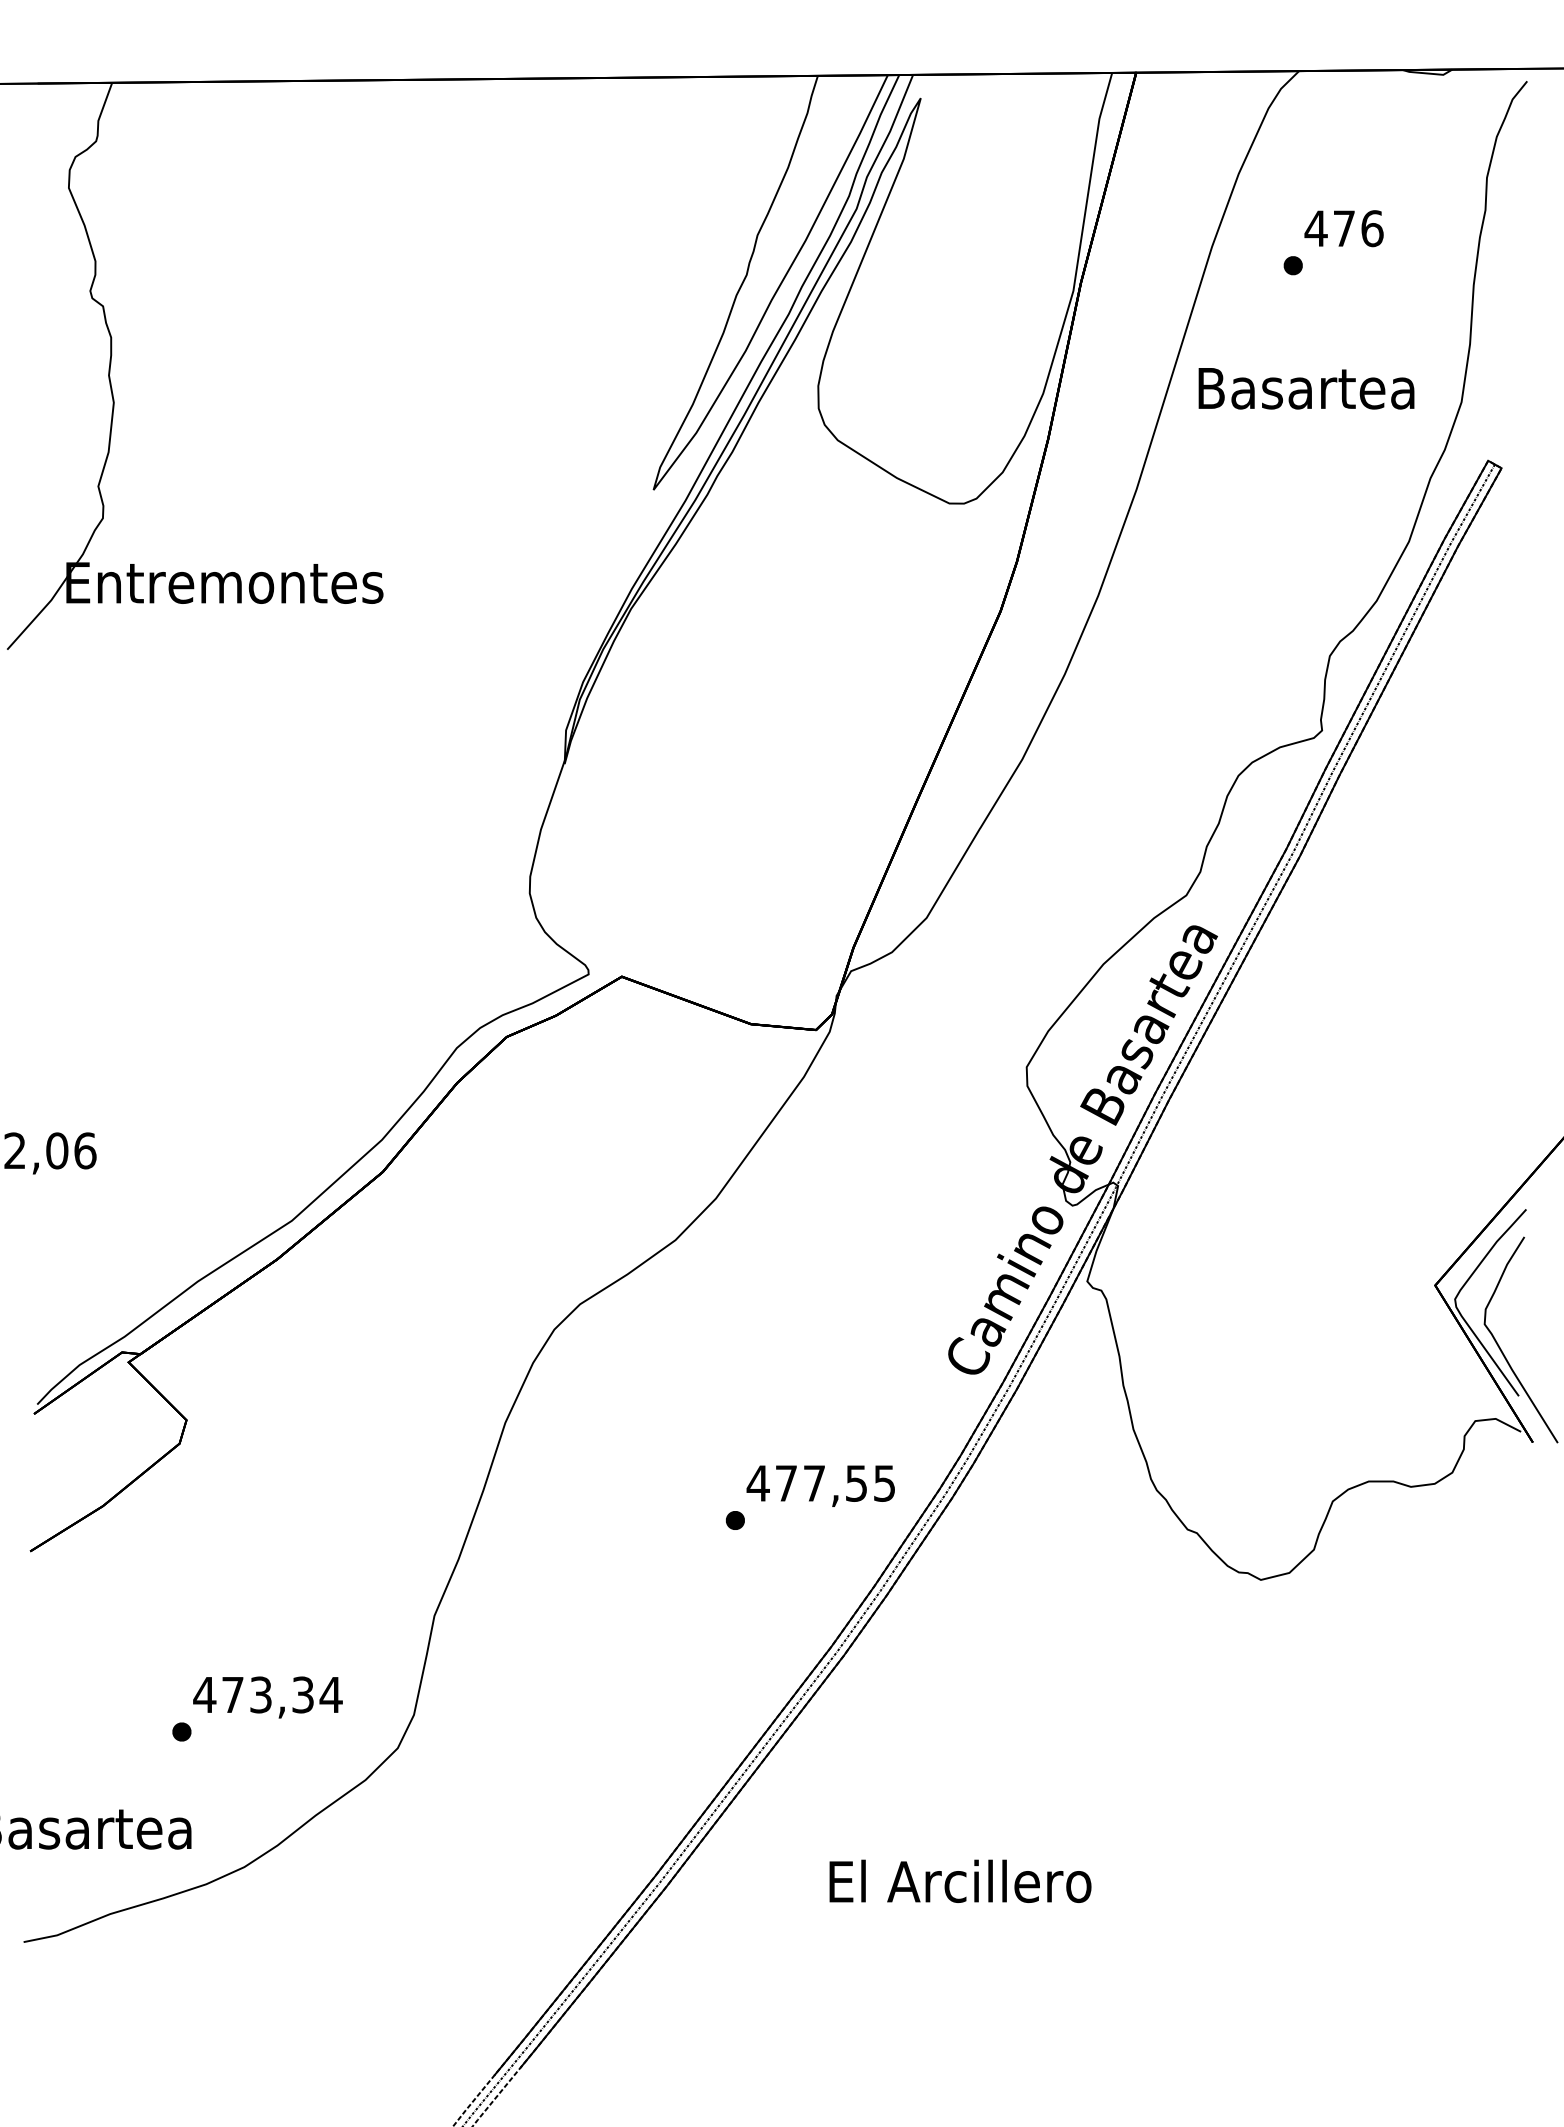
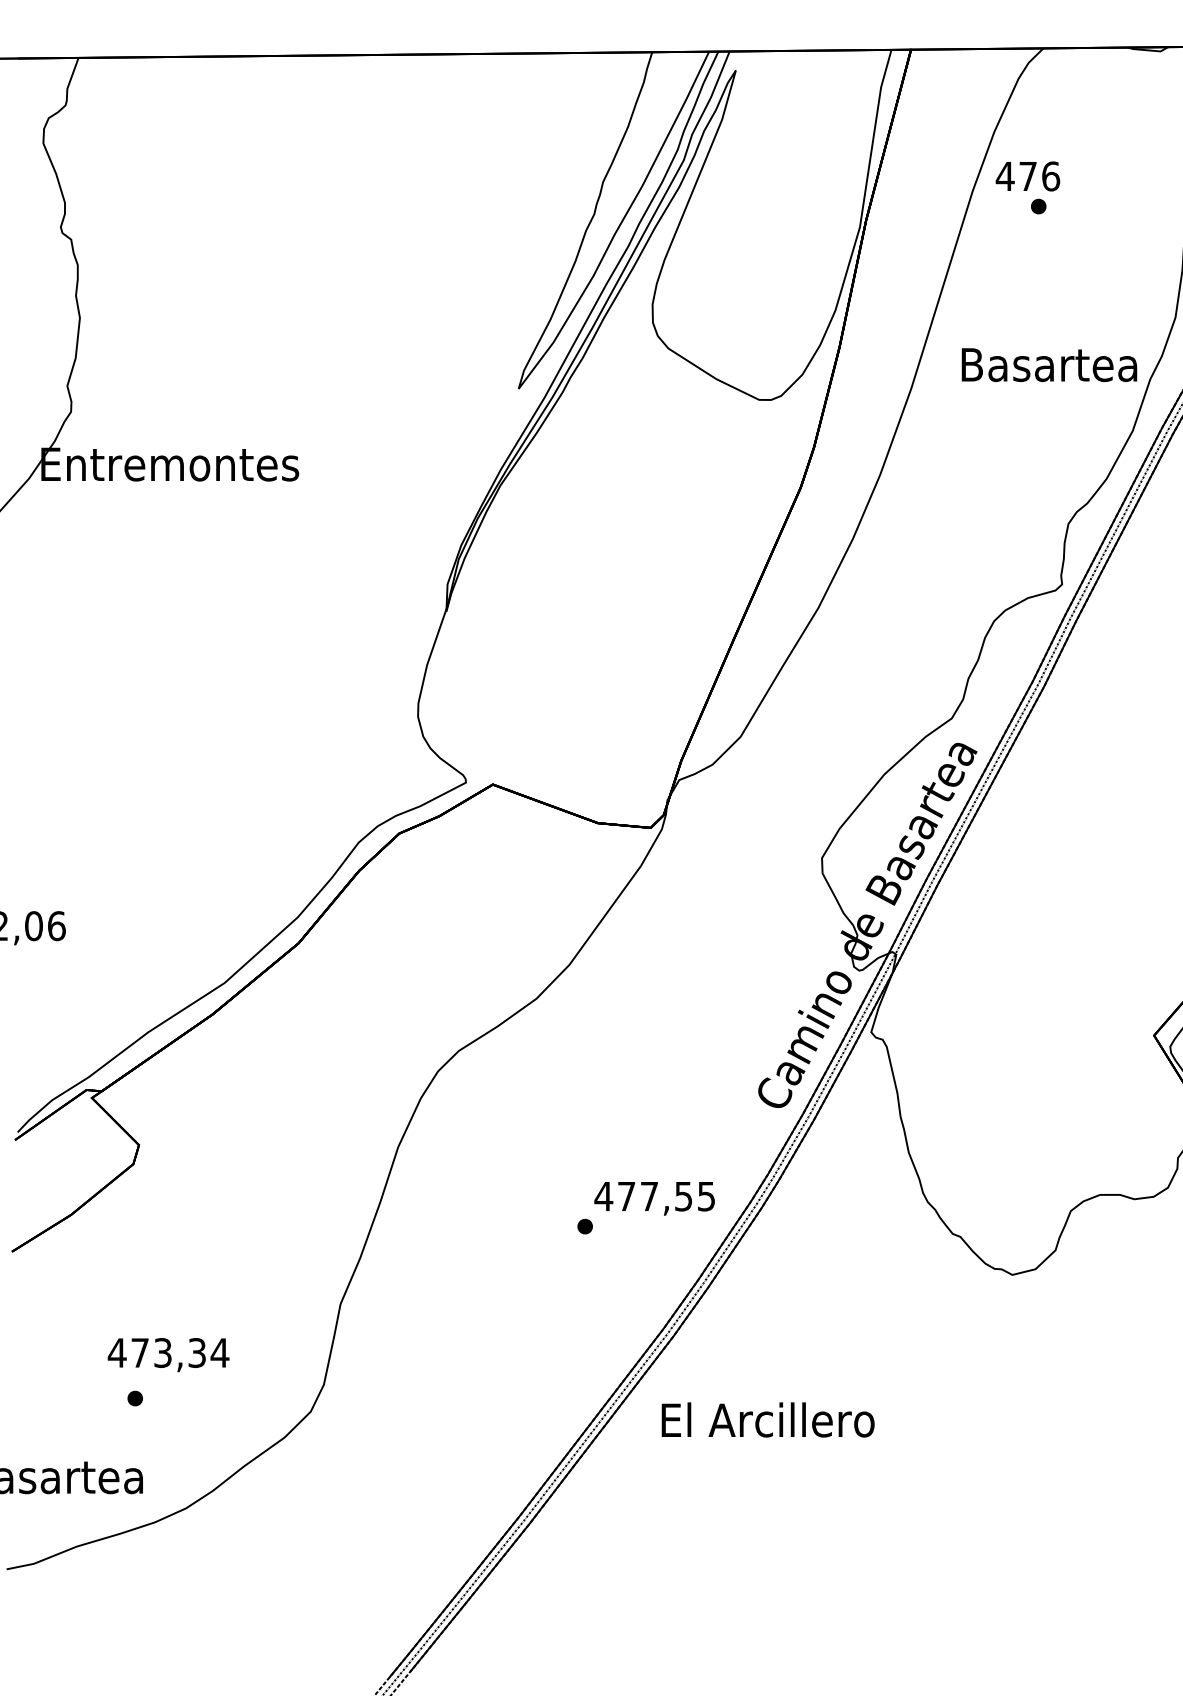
text: (1343, 228) -> (1027, 176), moved
text: (1306, 388) -> (1049, 364), moved
text: (267, 1697) -> (168, 1355), moved
text: (960, 1880) -> (768, 1419), moved

